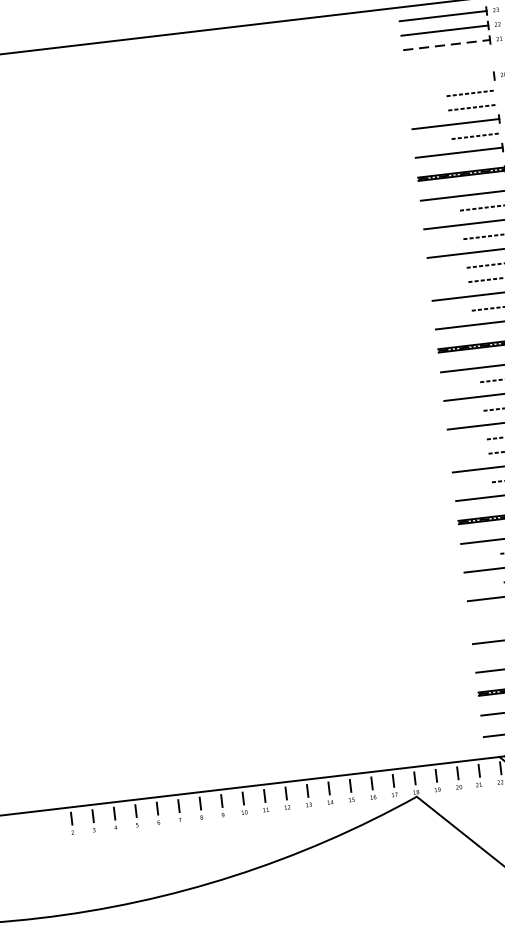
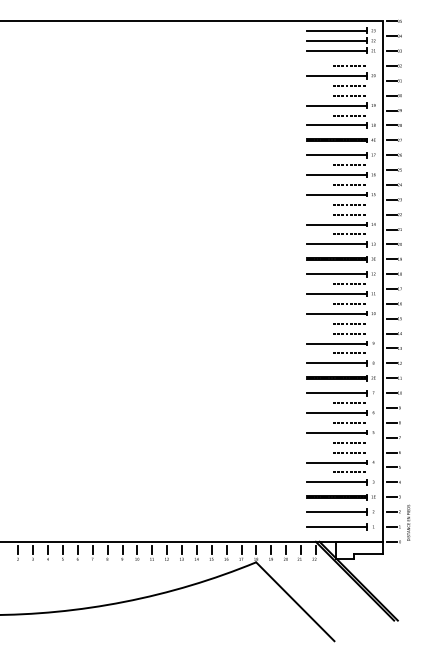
line: (447, 44) -> (337, 50), dashed -> solid
line: (467, 64) -> (349, 65), added
line: (450, 80) -> (336, 75), added

